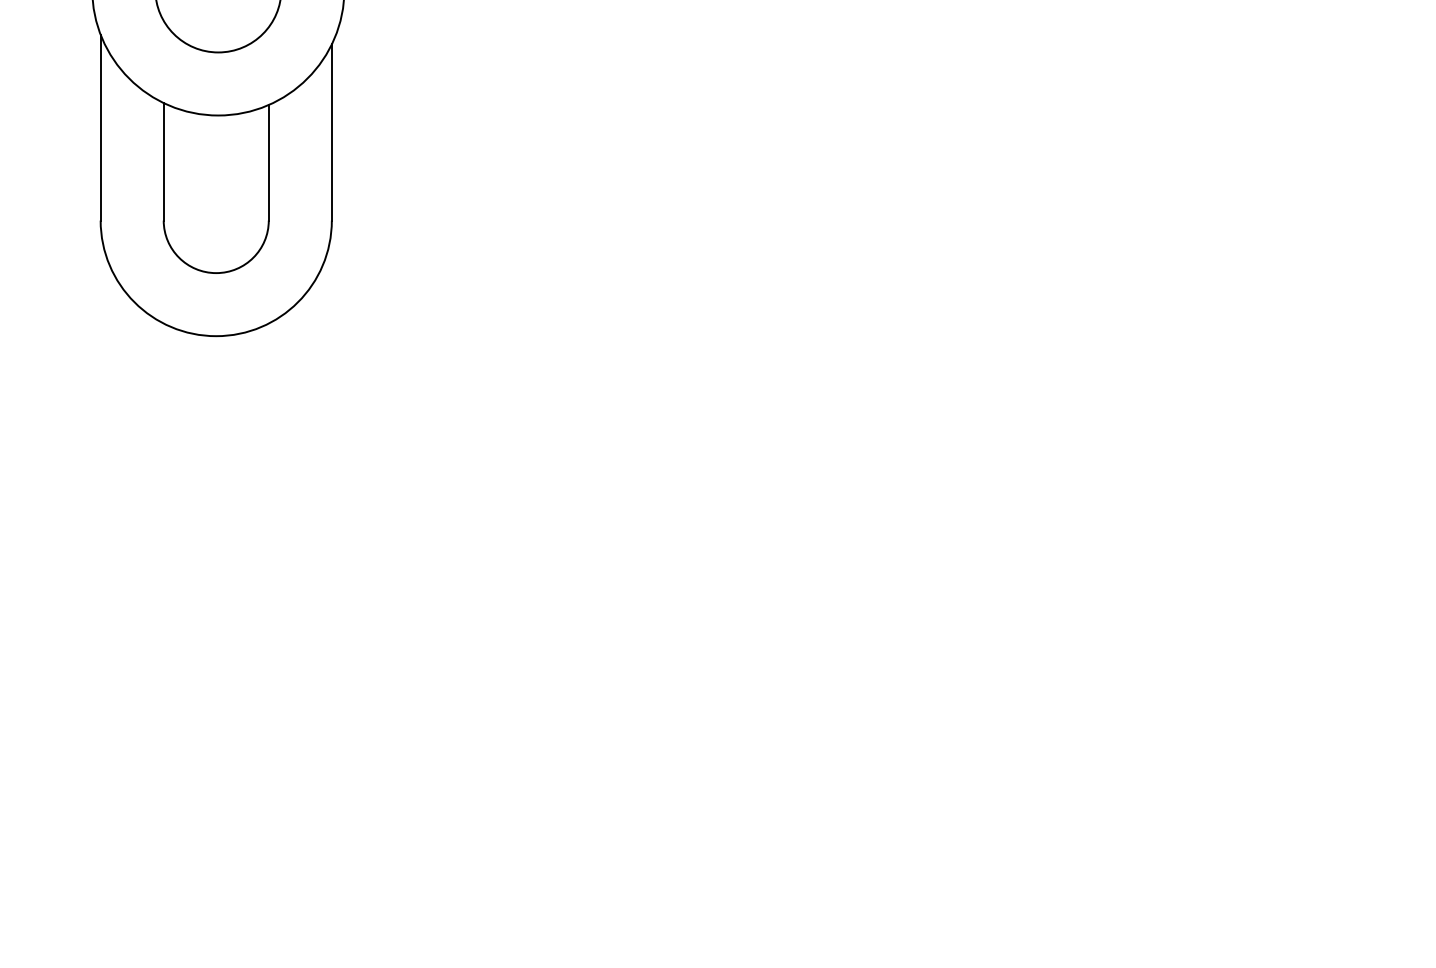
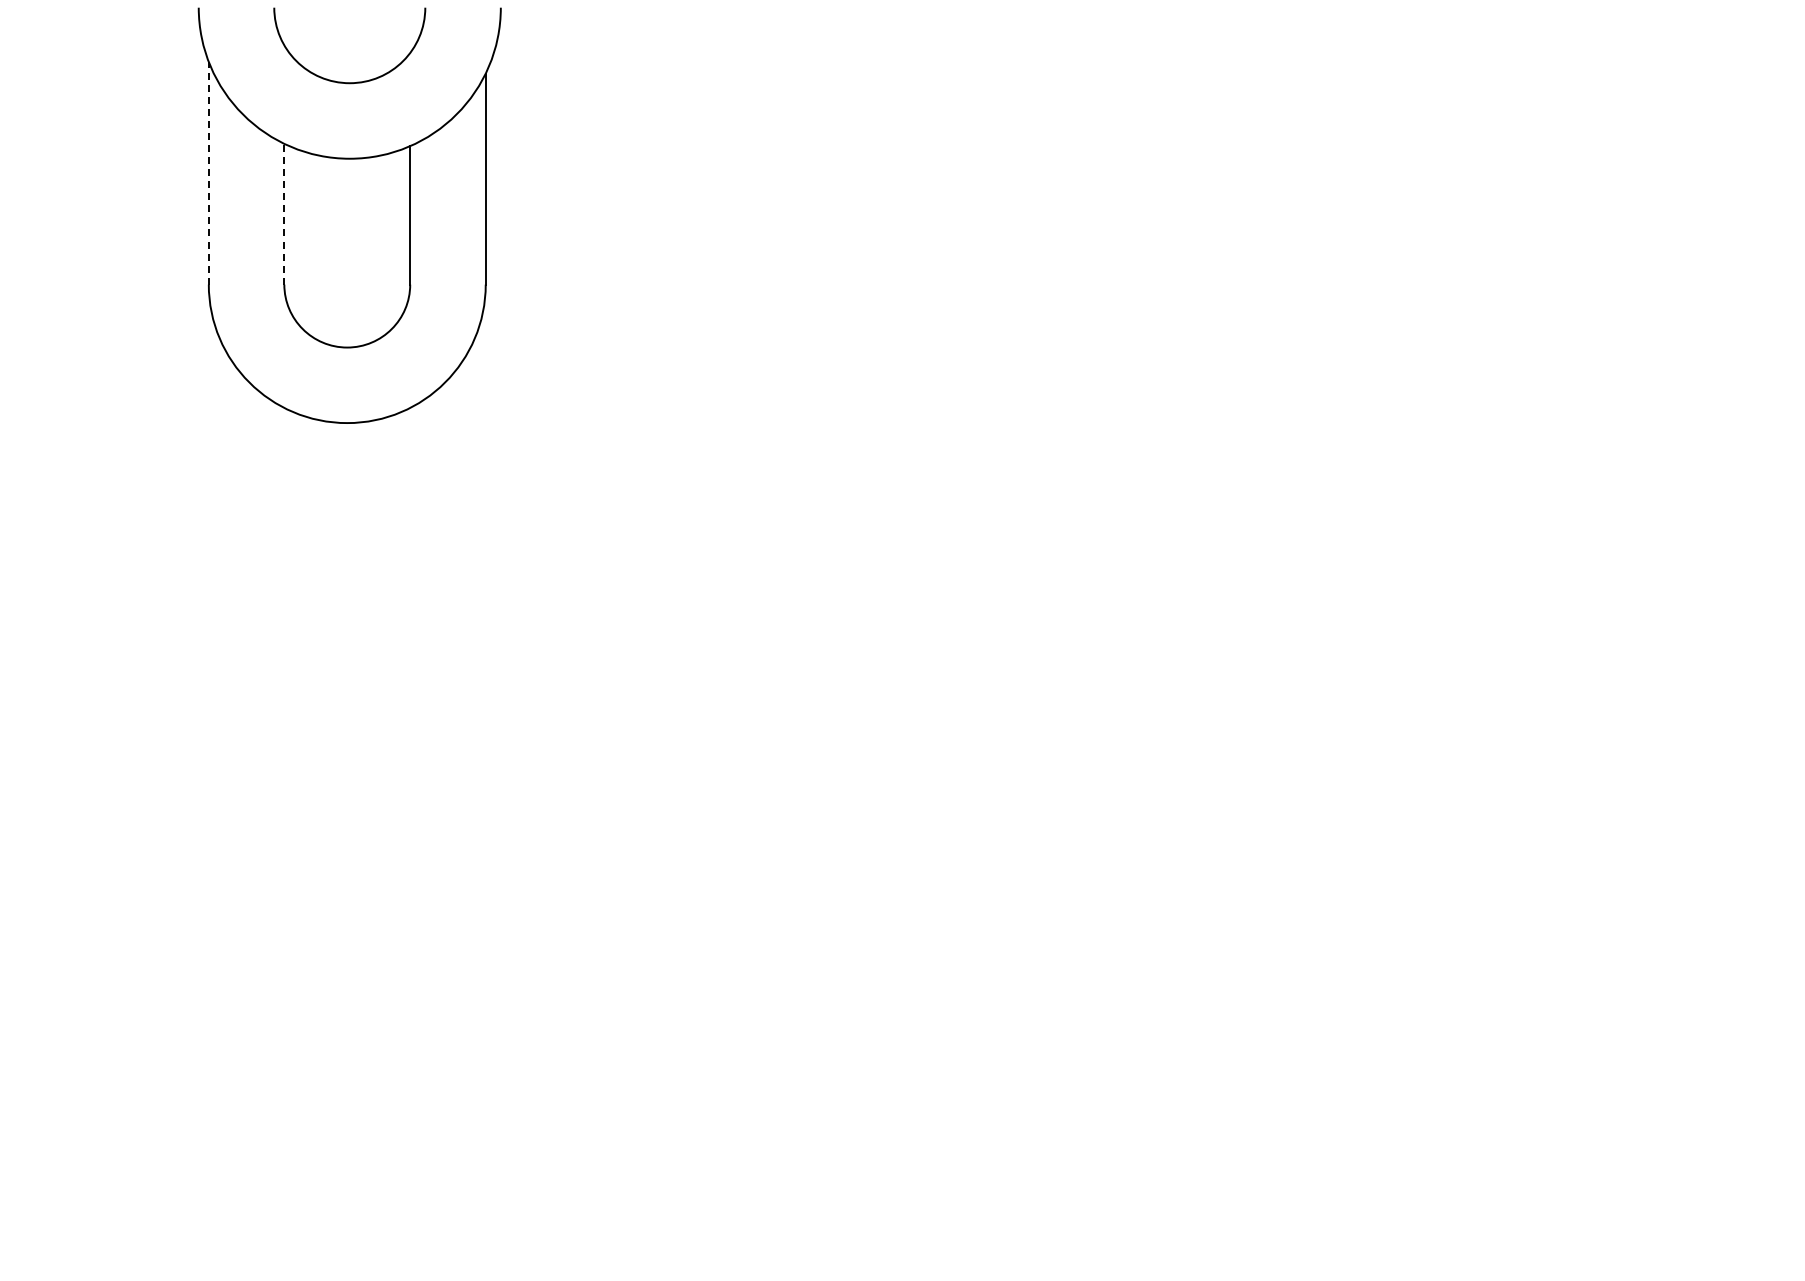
line: (100, 126) -> (208, 172), solid -> dashed
line: (163, 161) -> (284, 213), solid -> dashed

